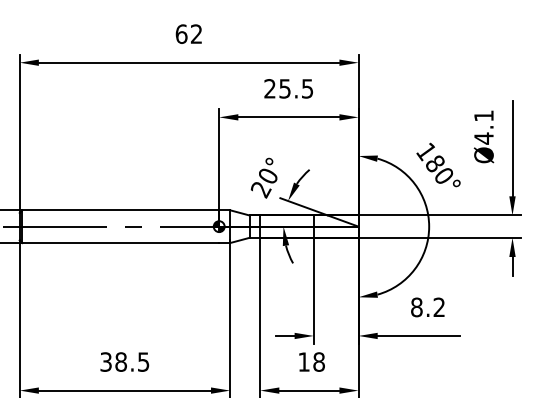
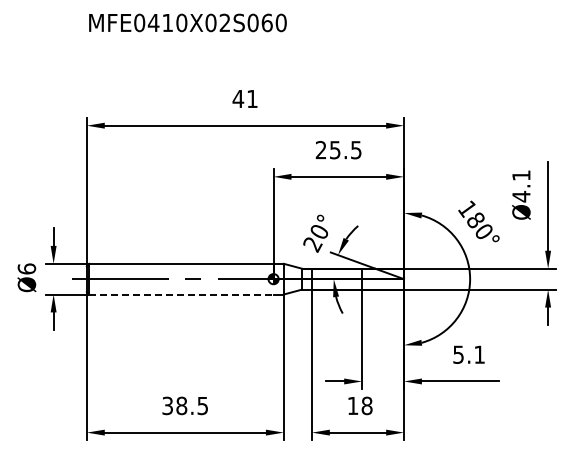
text: (188, 33) -> (244, 98), 62 -> 41
line: (121, 243) -> (182, 294), solid -> dashed
text: (427, 307) -> (468, 354), 8.2 -> 5.1

